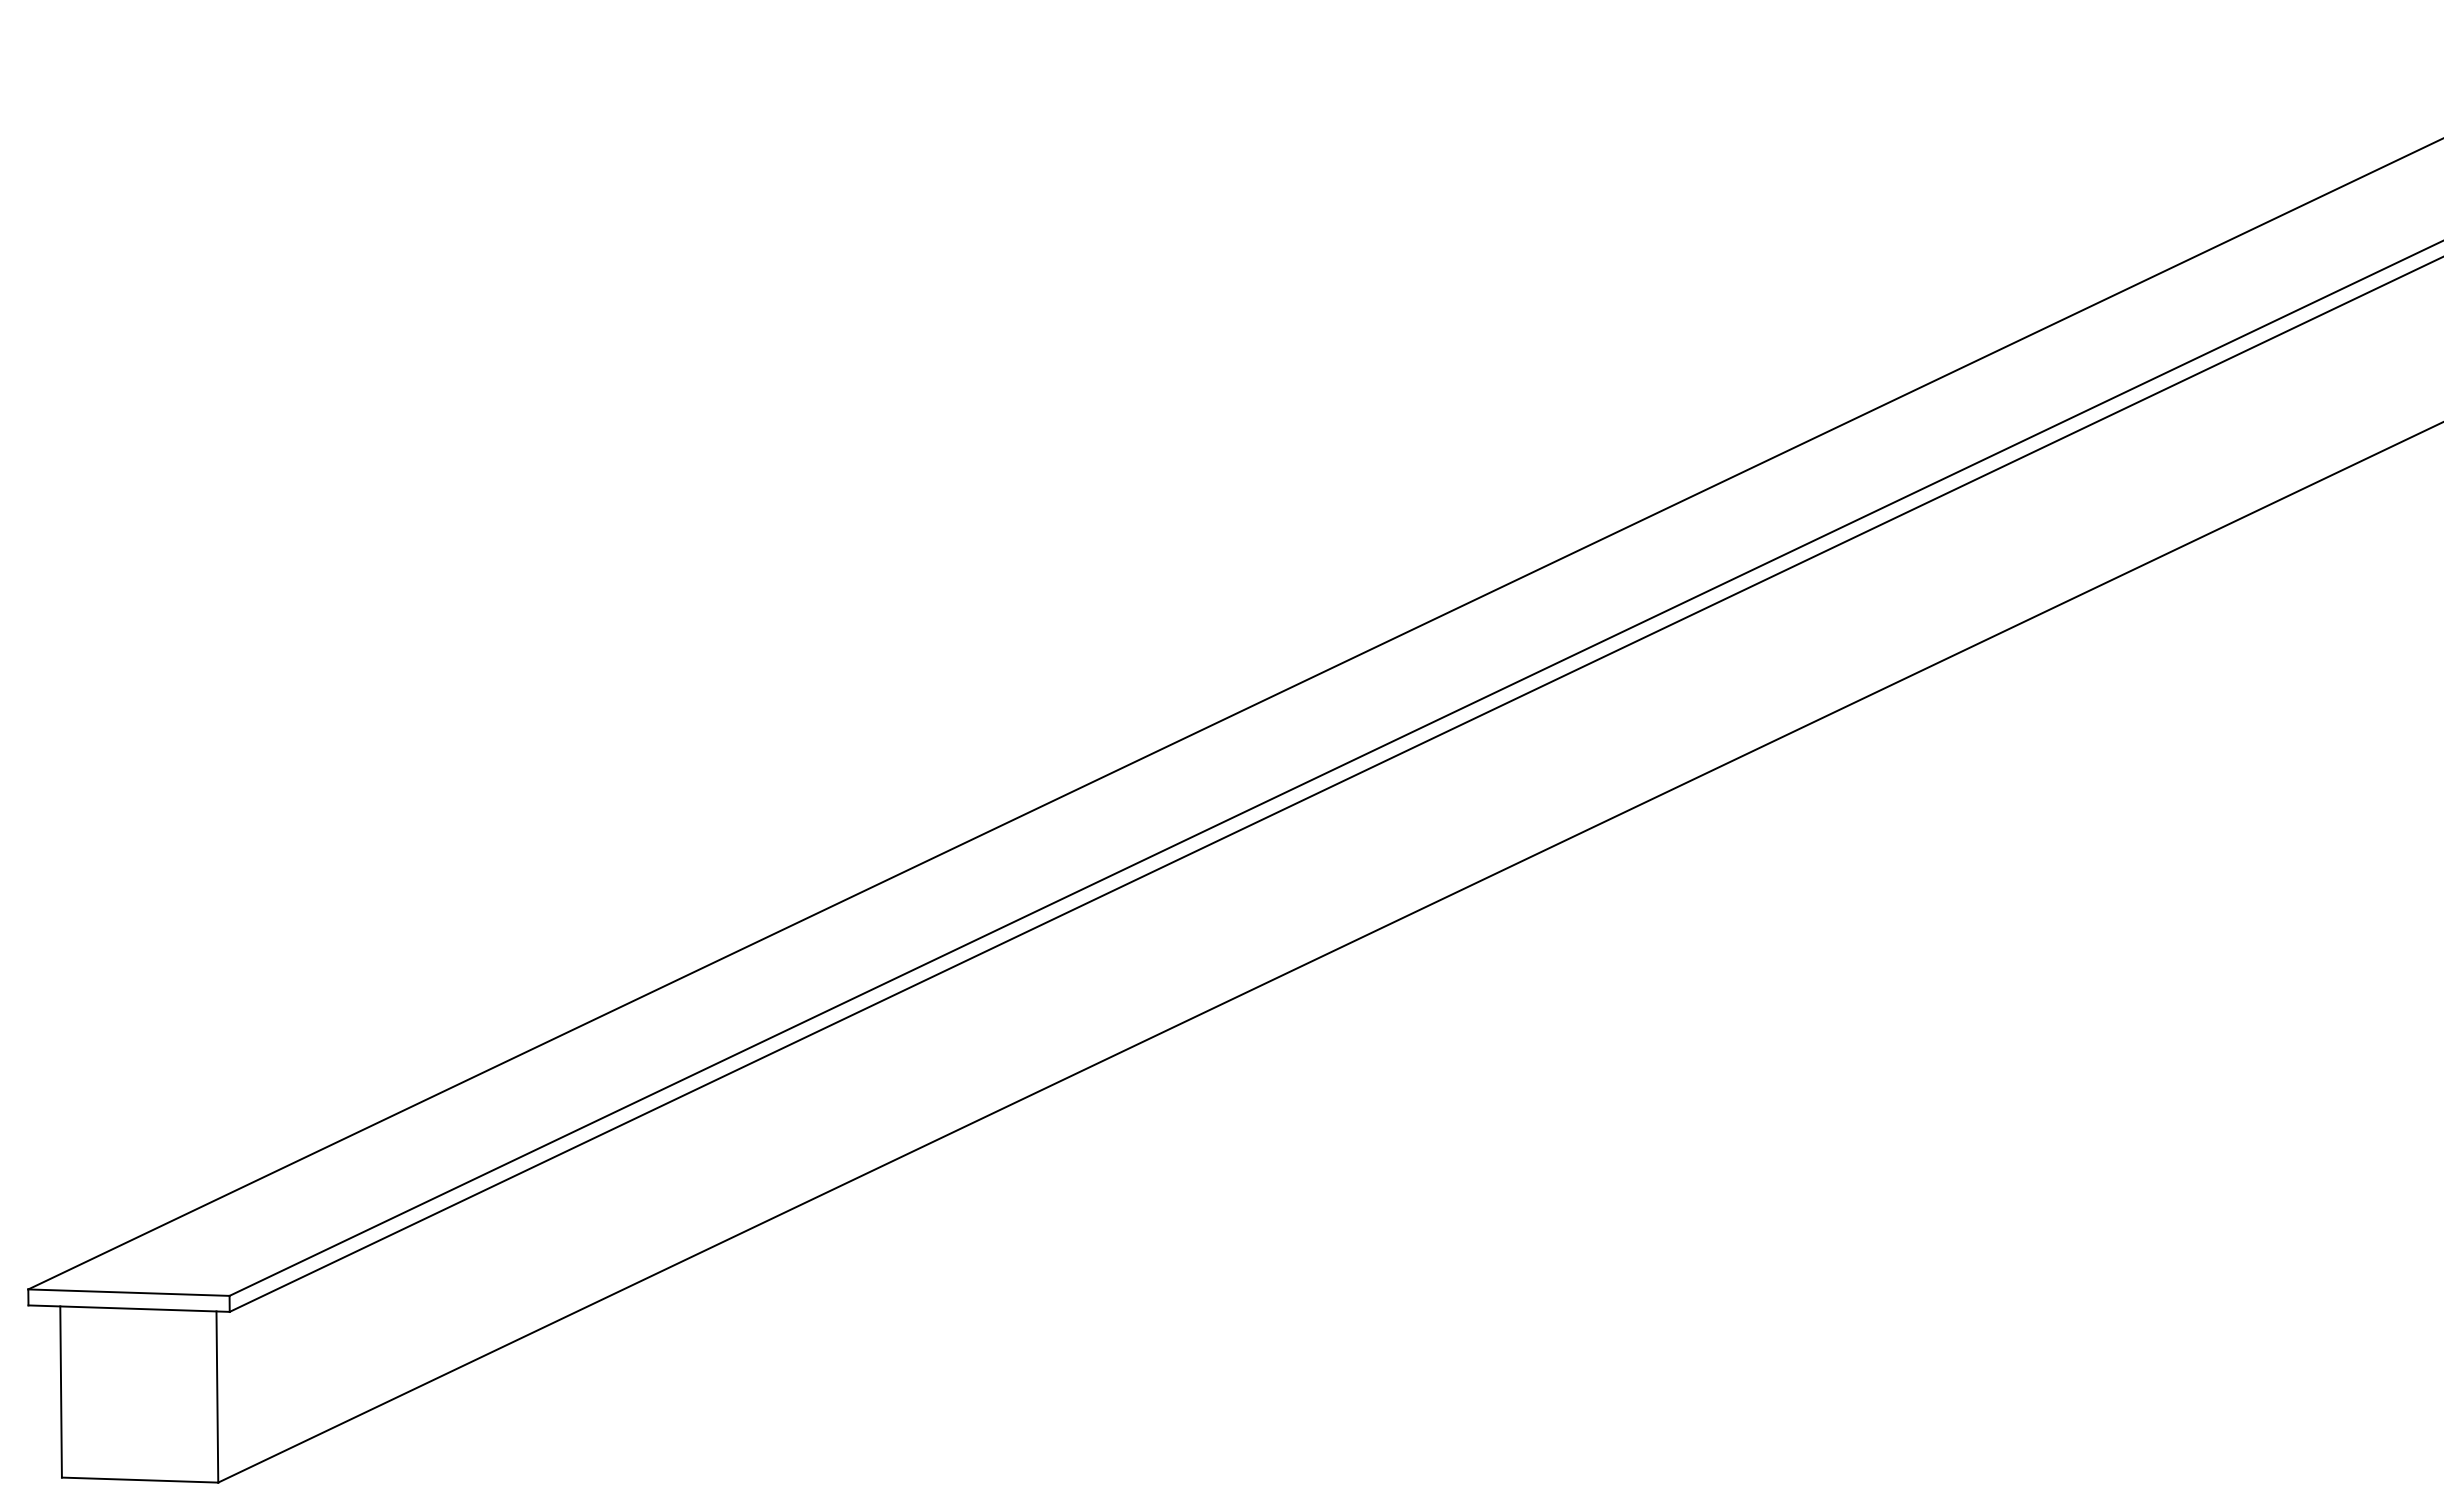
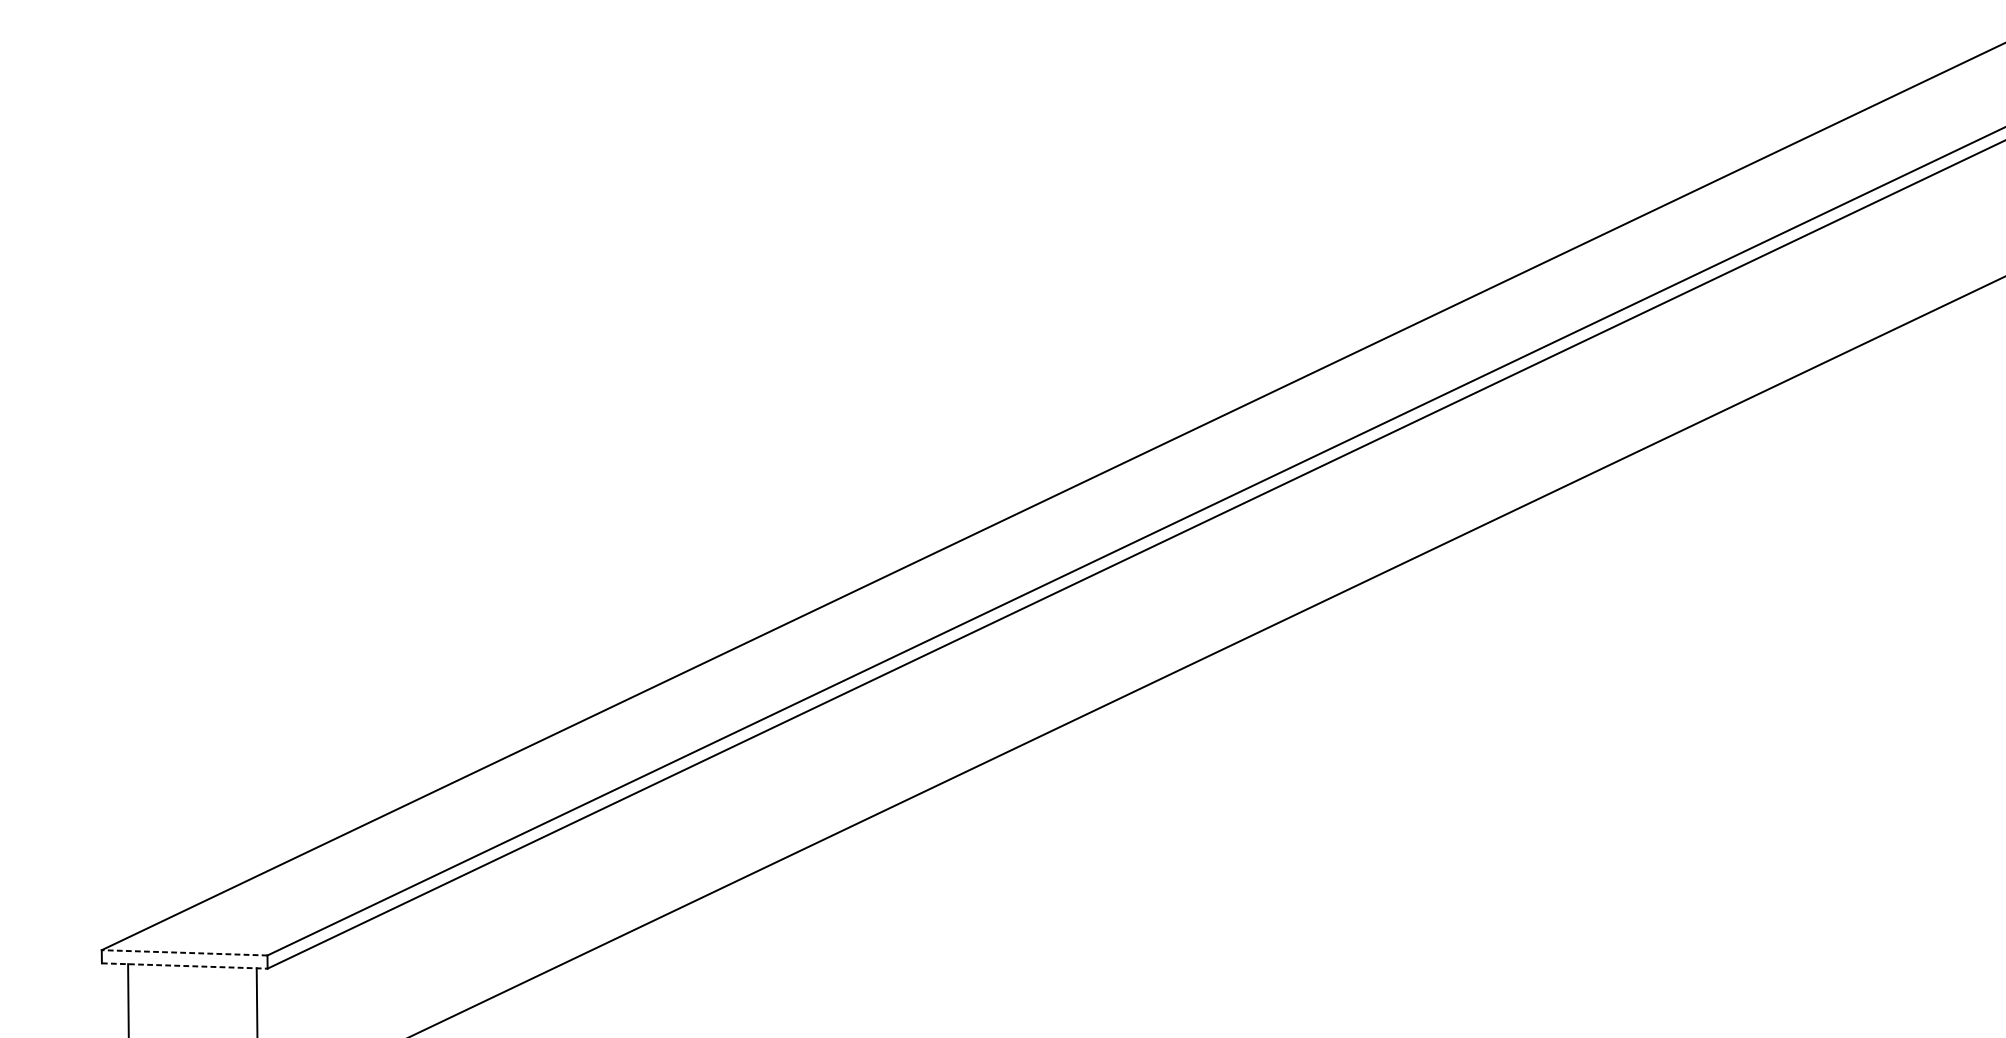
line: (128, 1292) -> (184, 952), solid -> dashed
line: (129, 1308) -> (185, 965), solid -> dashed

